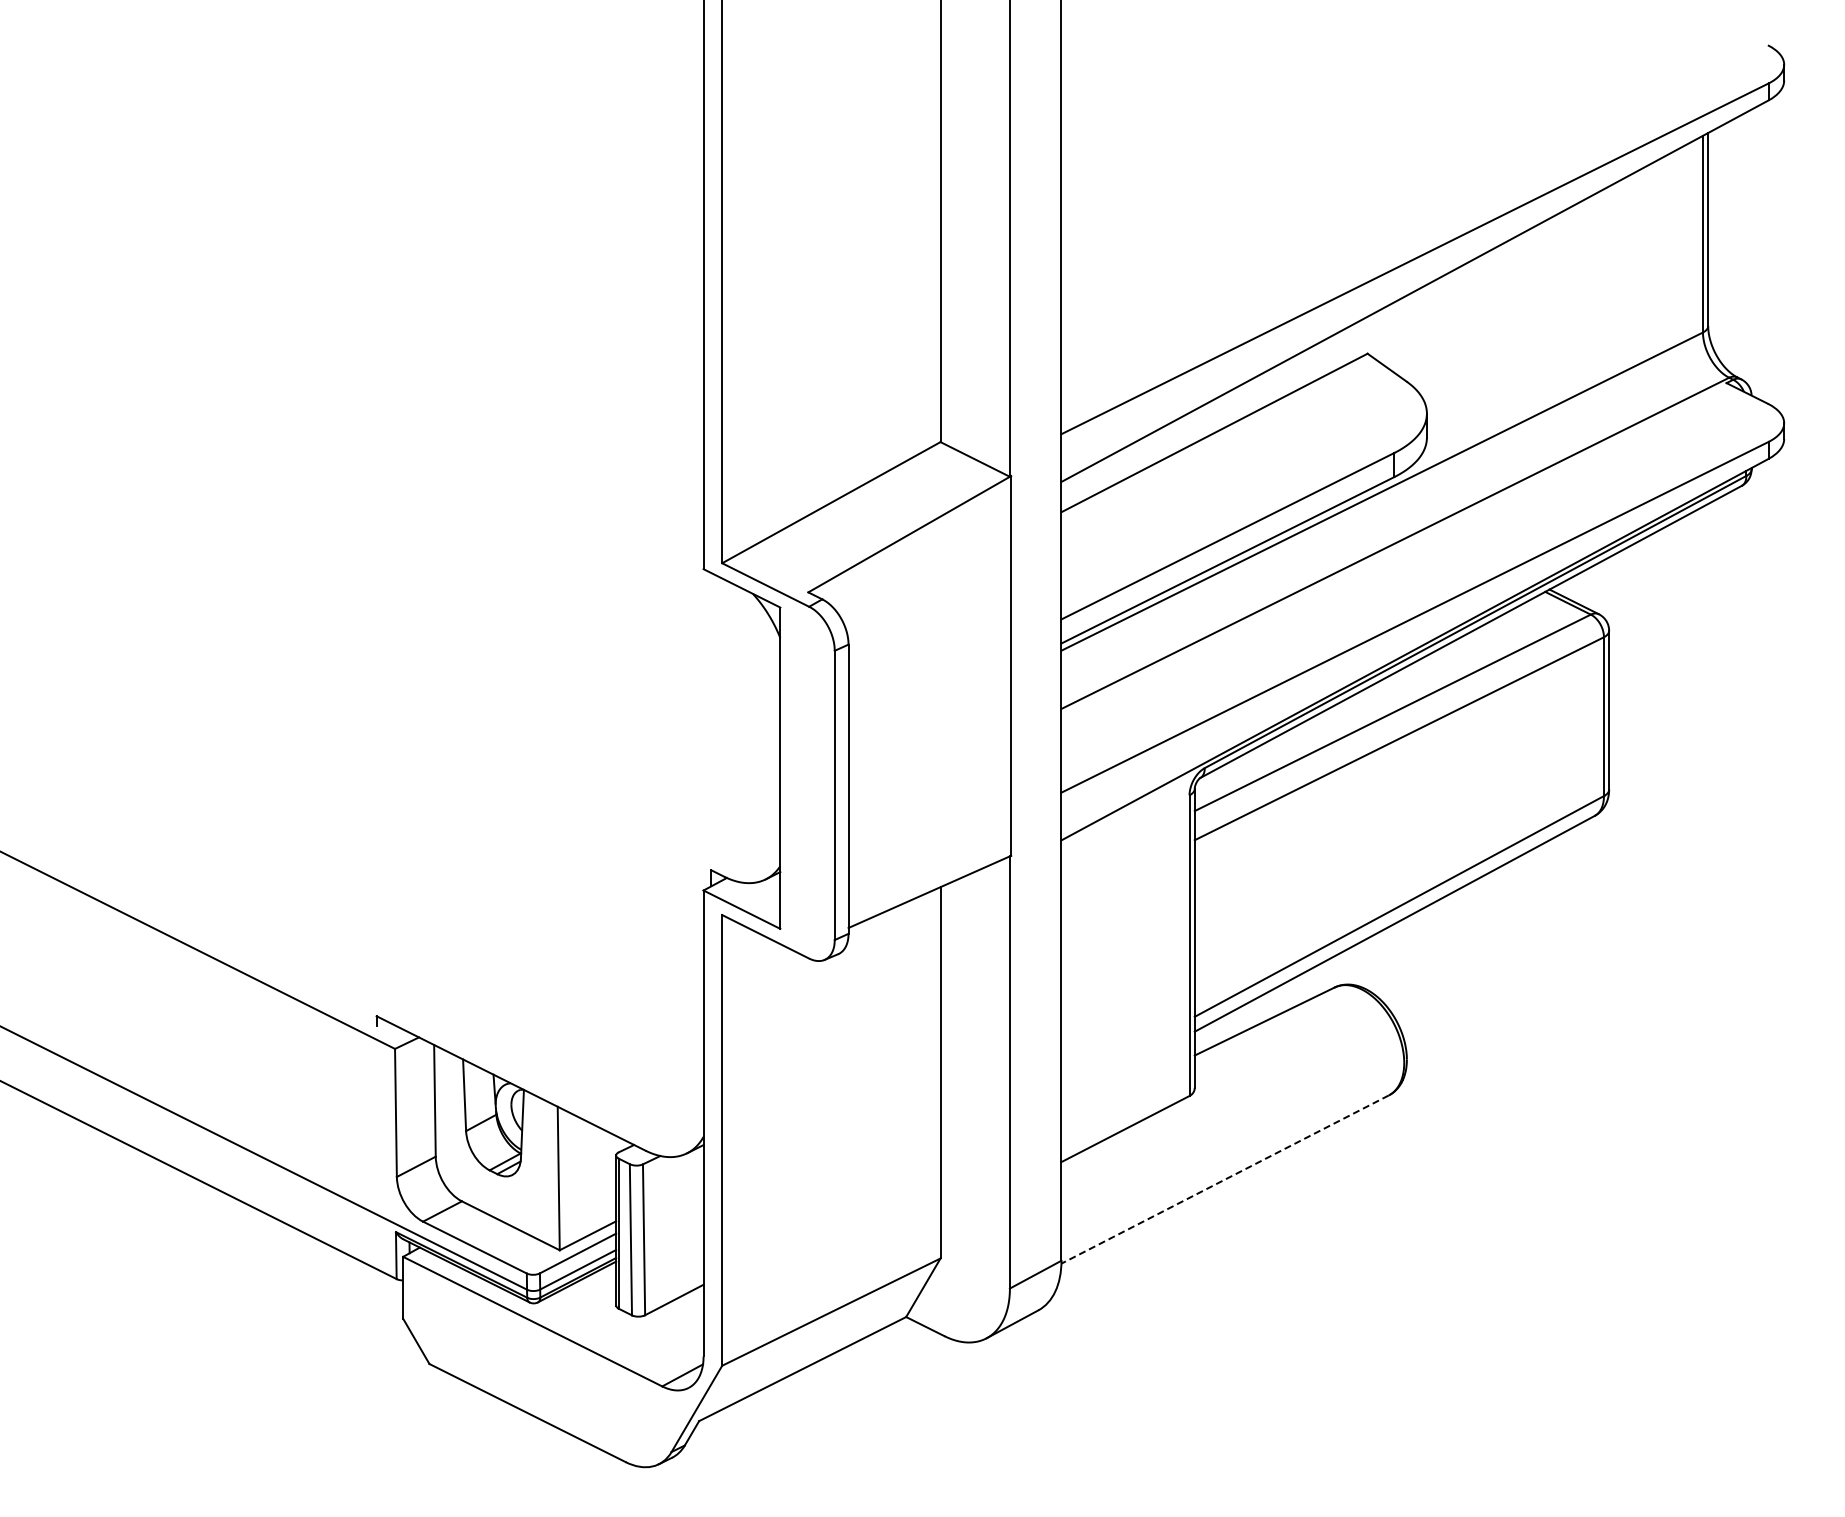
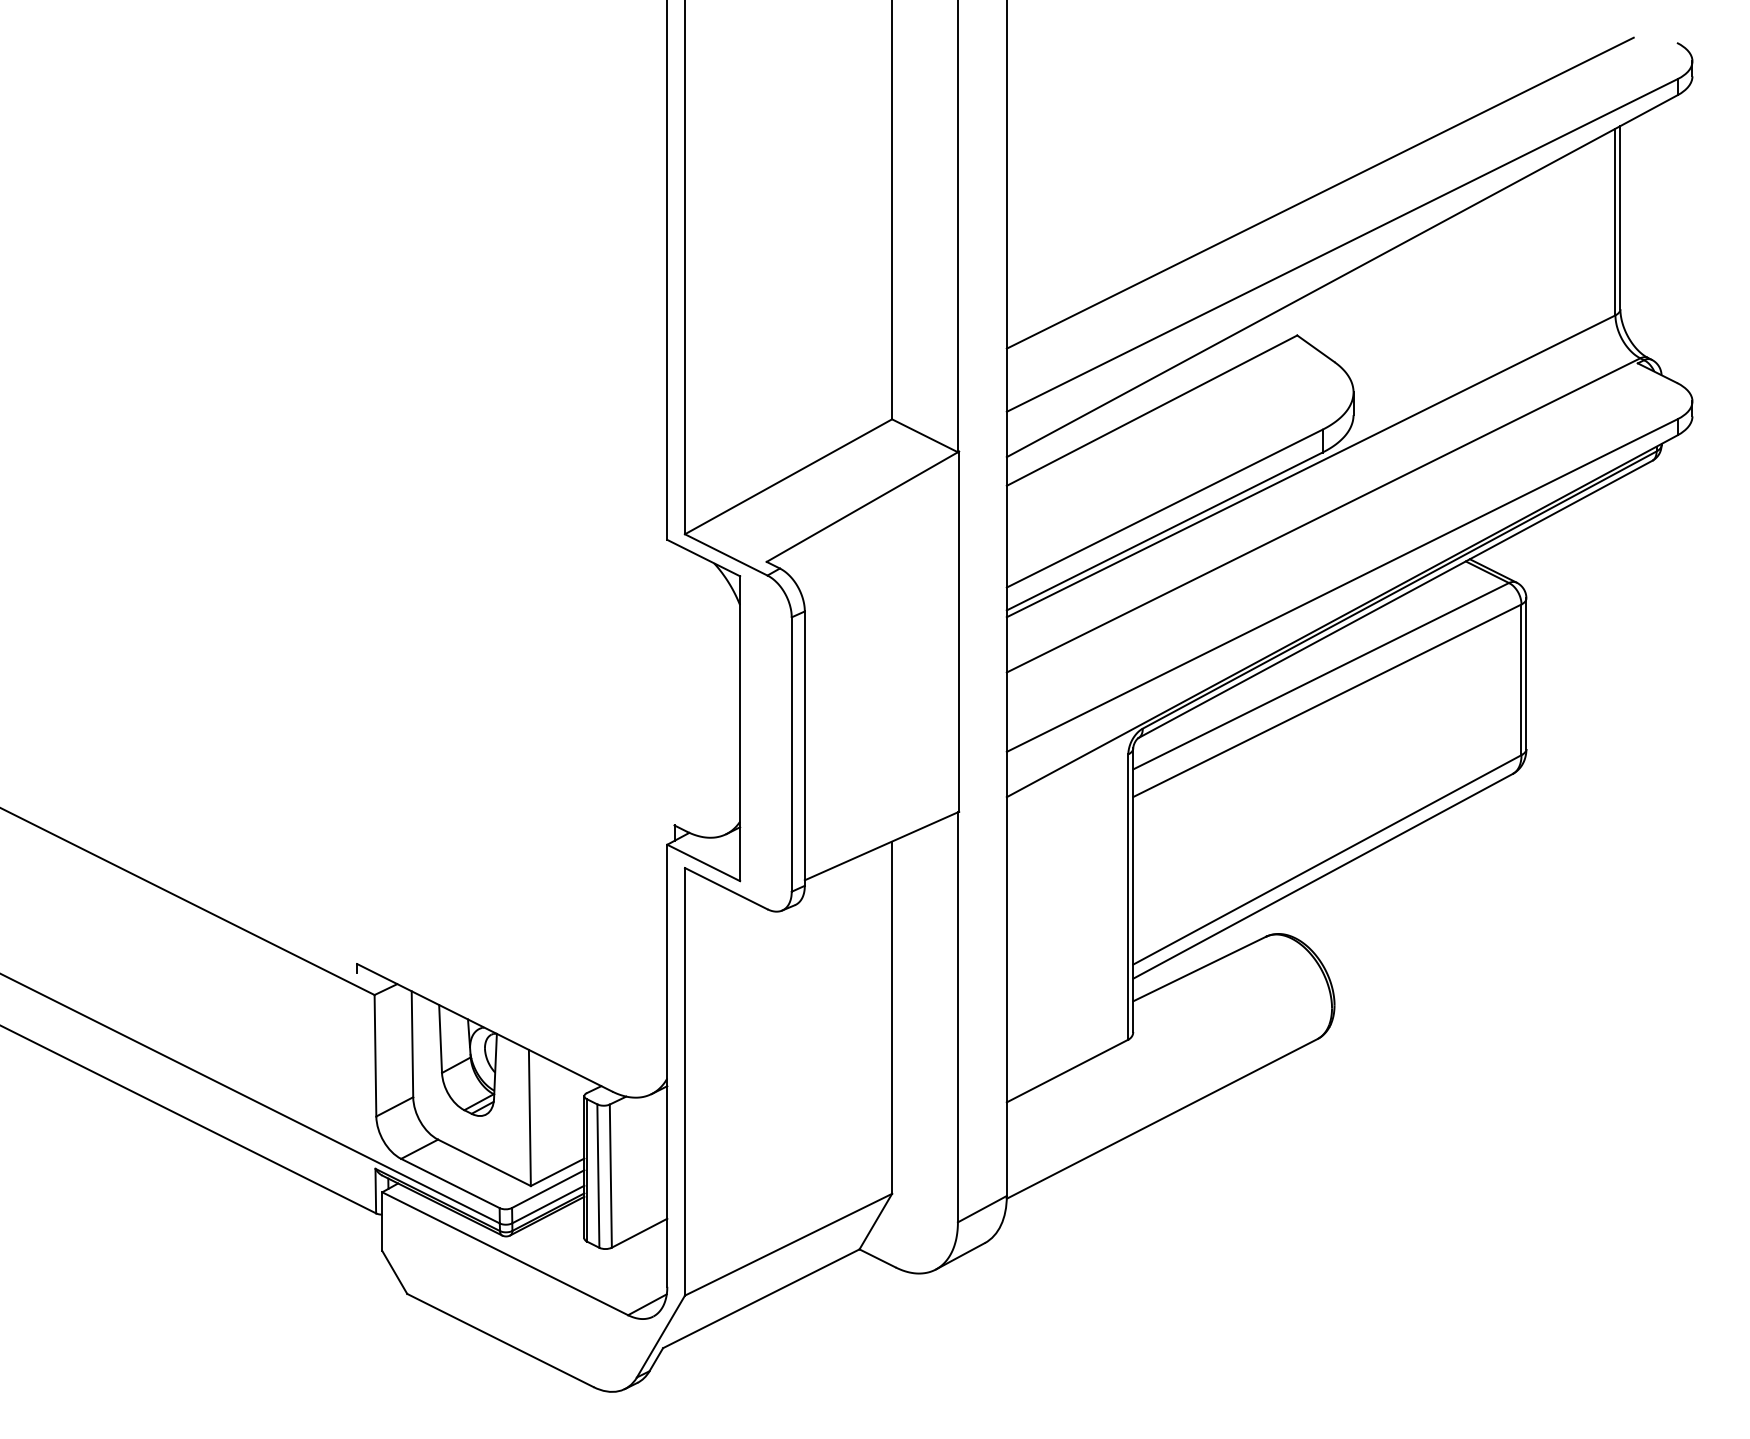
line: (1391, 203) -> (1319, 192), added
line: (1224, 1179) -> (1161, 1118), dashed -> solid

